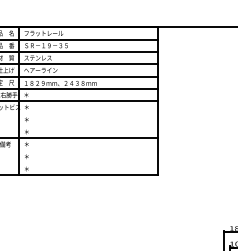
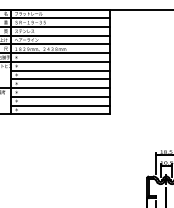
line: (88, 113) -> (60, 70), added
line: (88, 126) -> (60, 79), added
line: (88, 150) -> (60, 96), added
line: (88, 162) -> (60, 105), added

